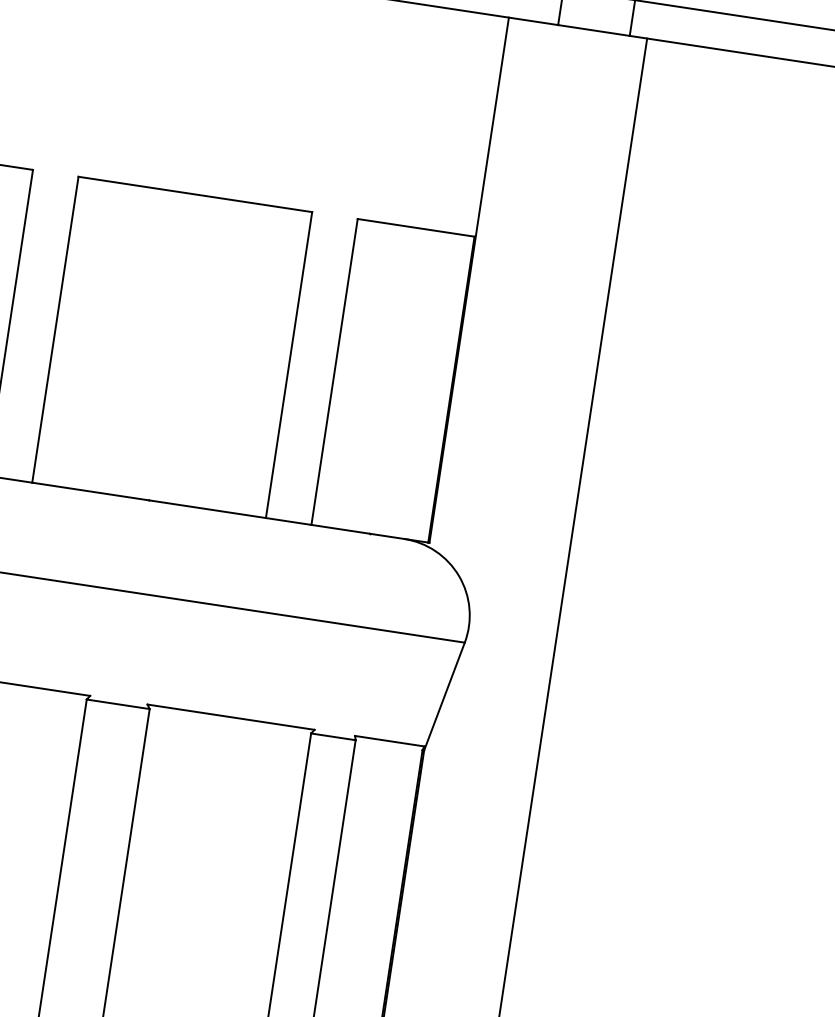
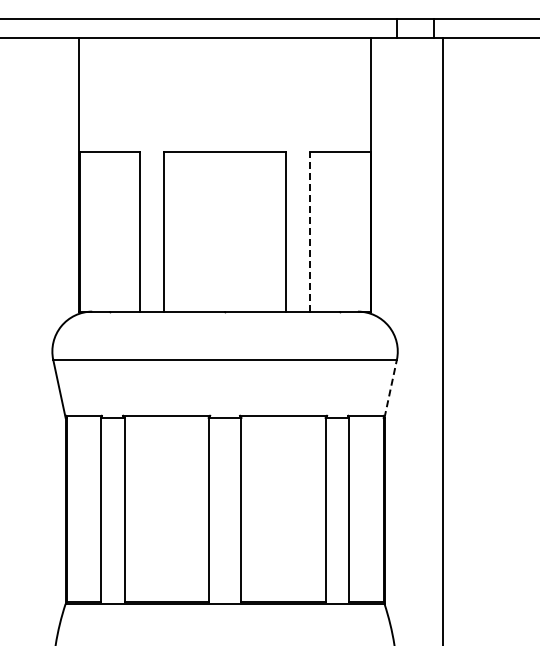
line: (334, 371) -> (309, 231), solid -> dashed
line: (444, 695) -> (390, 388), solid -> dashed

